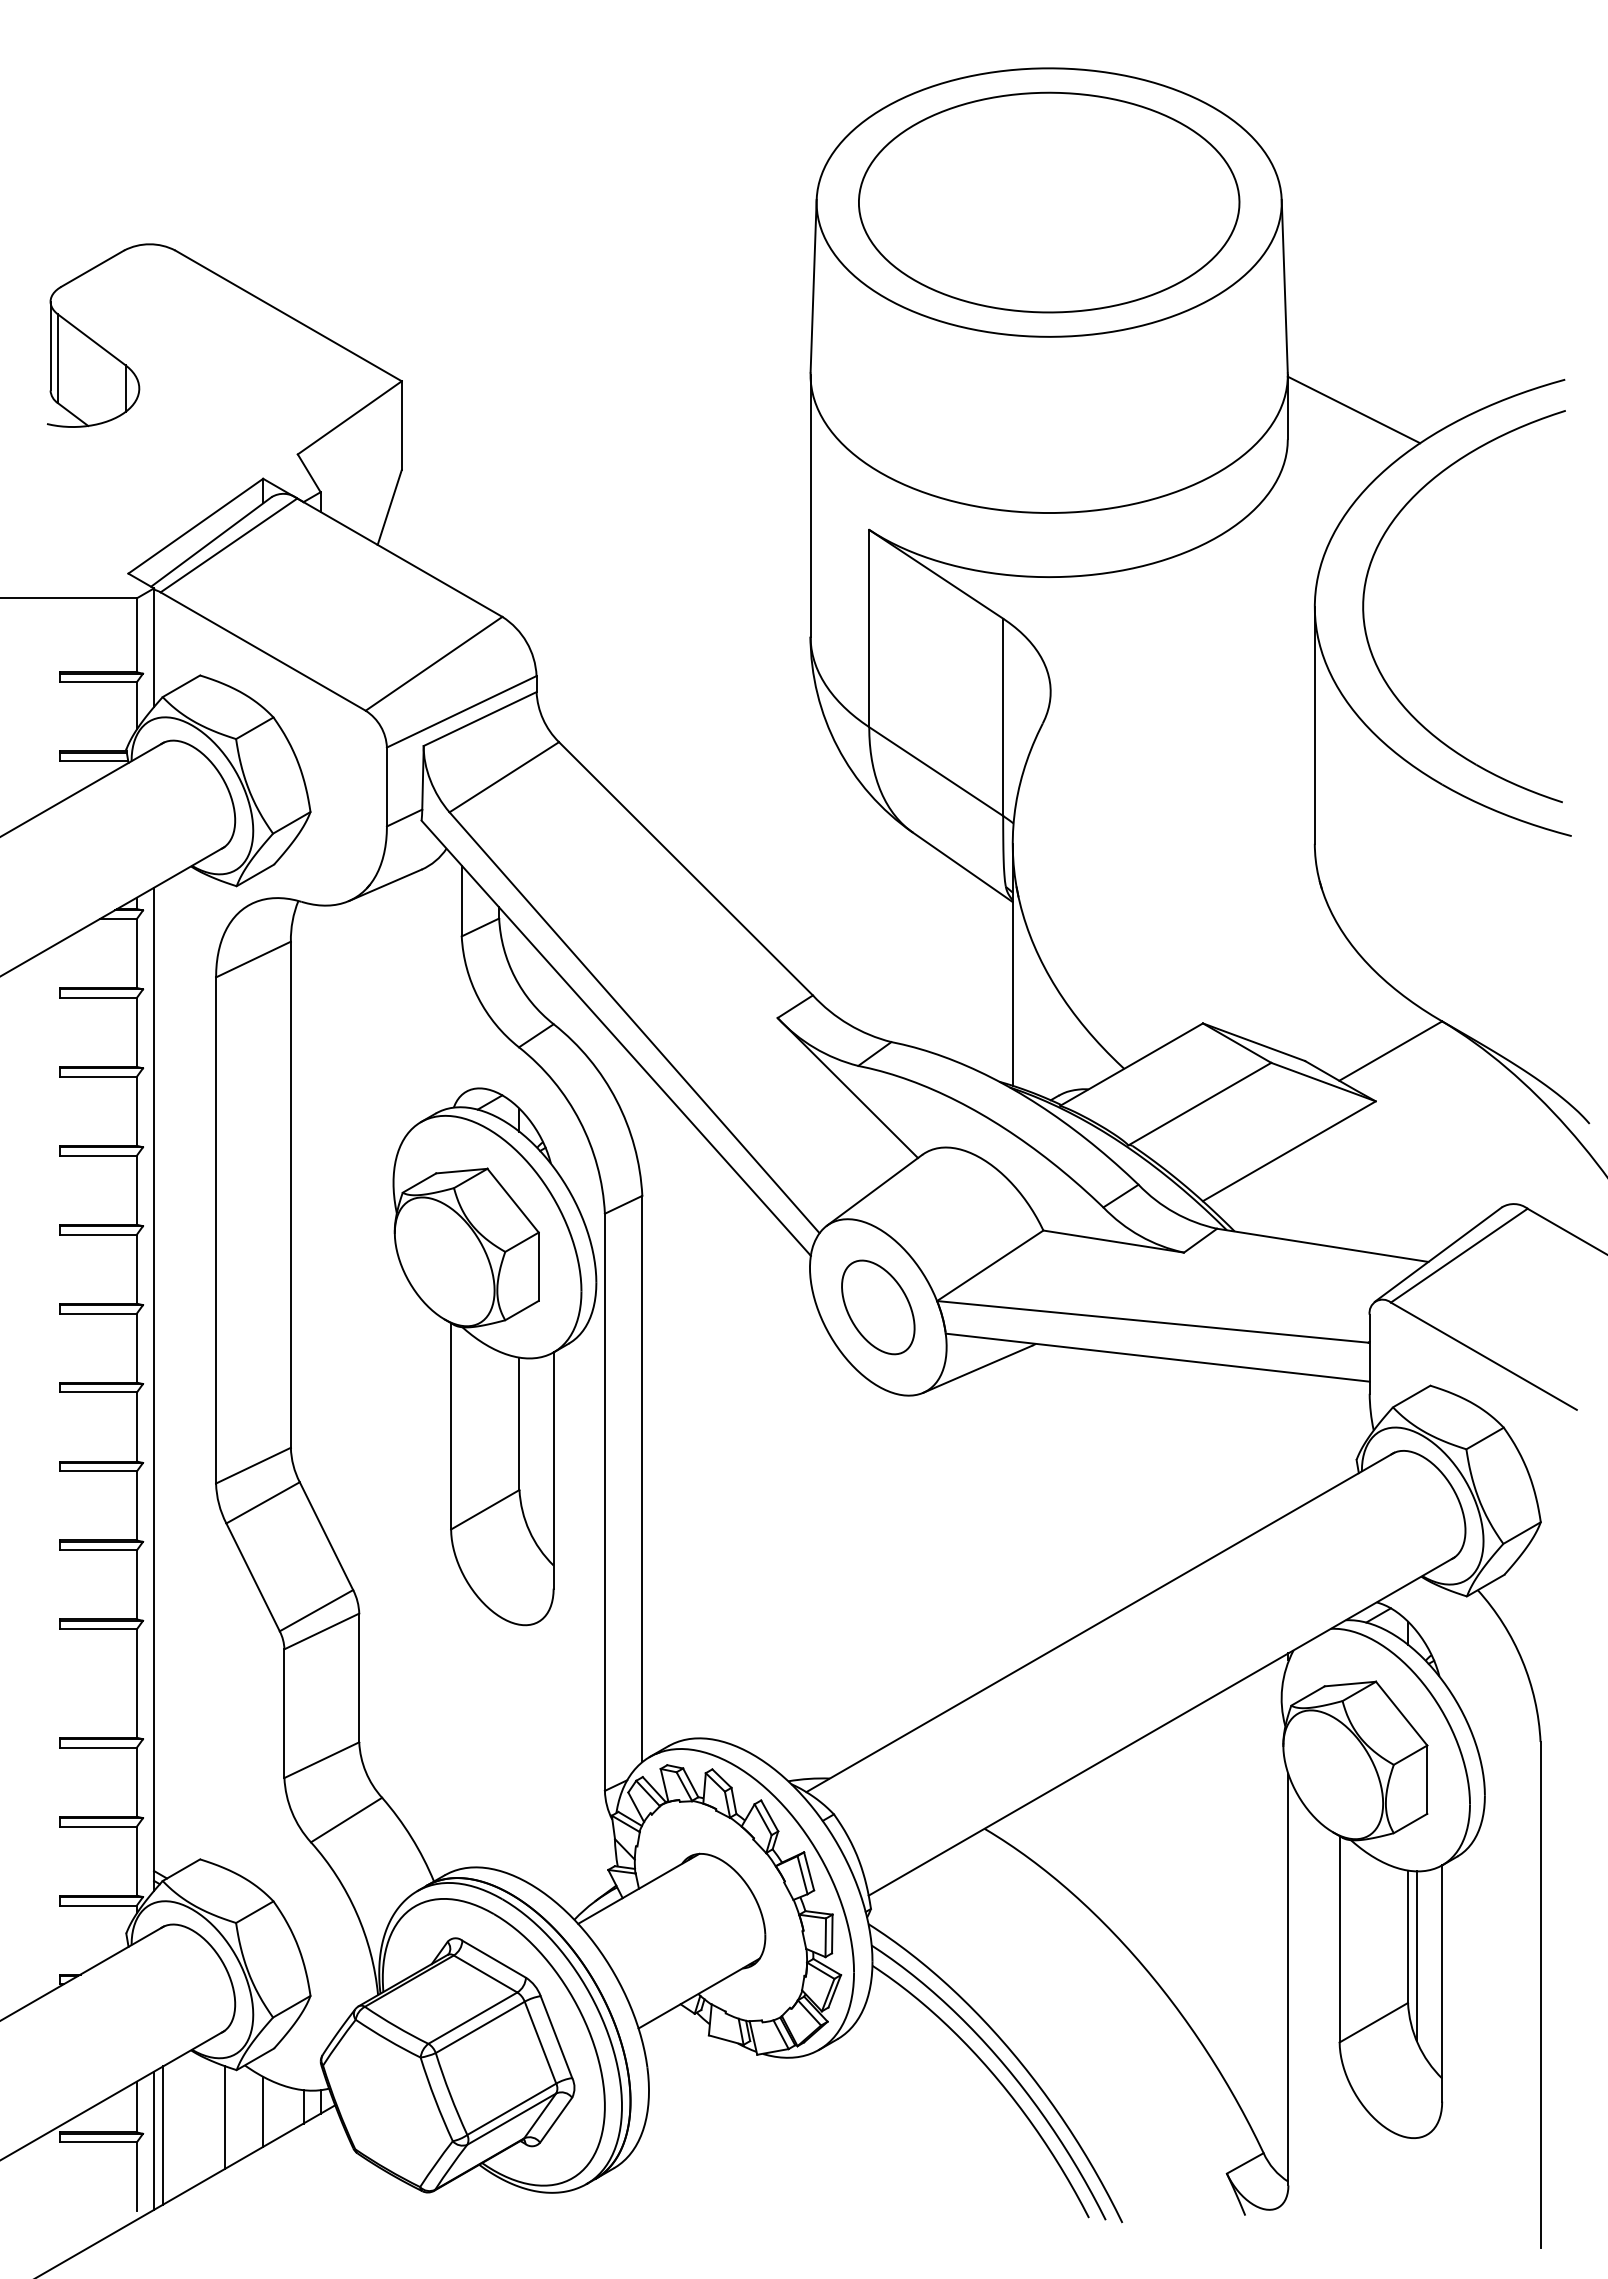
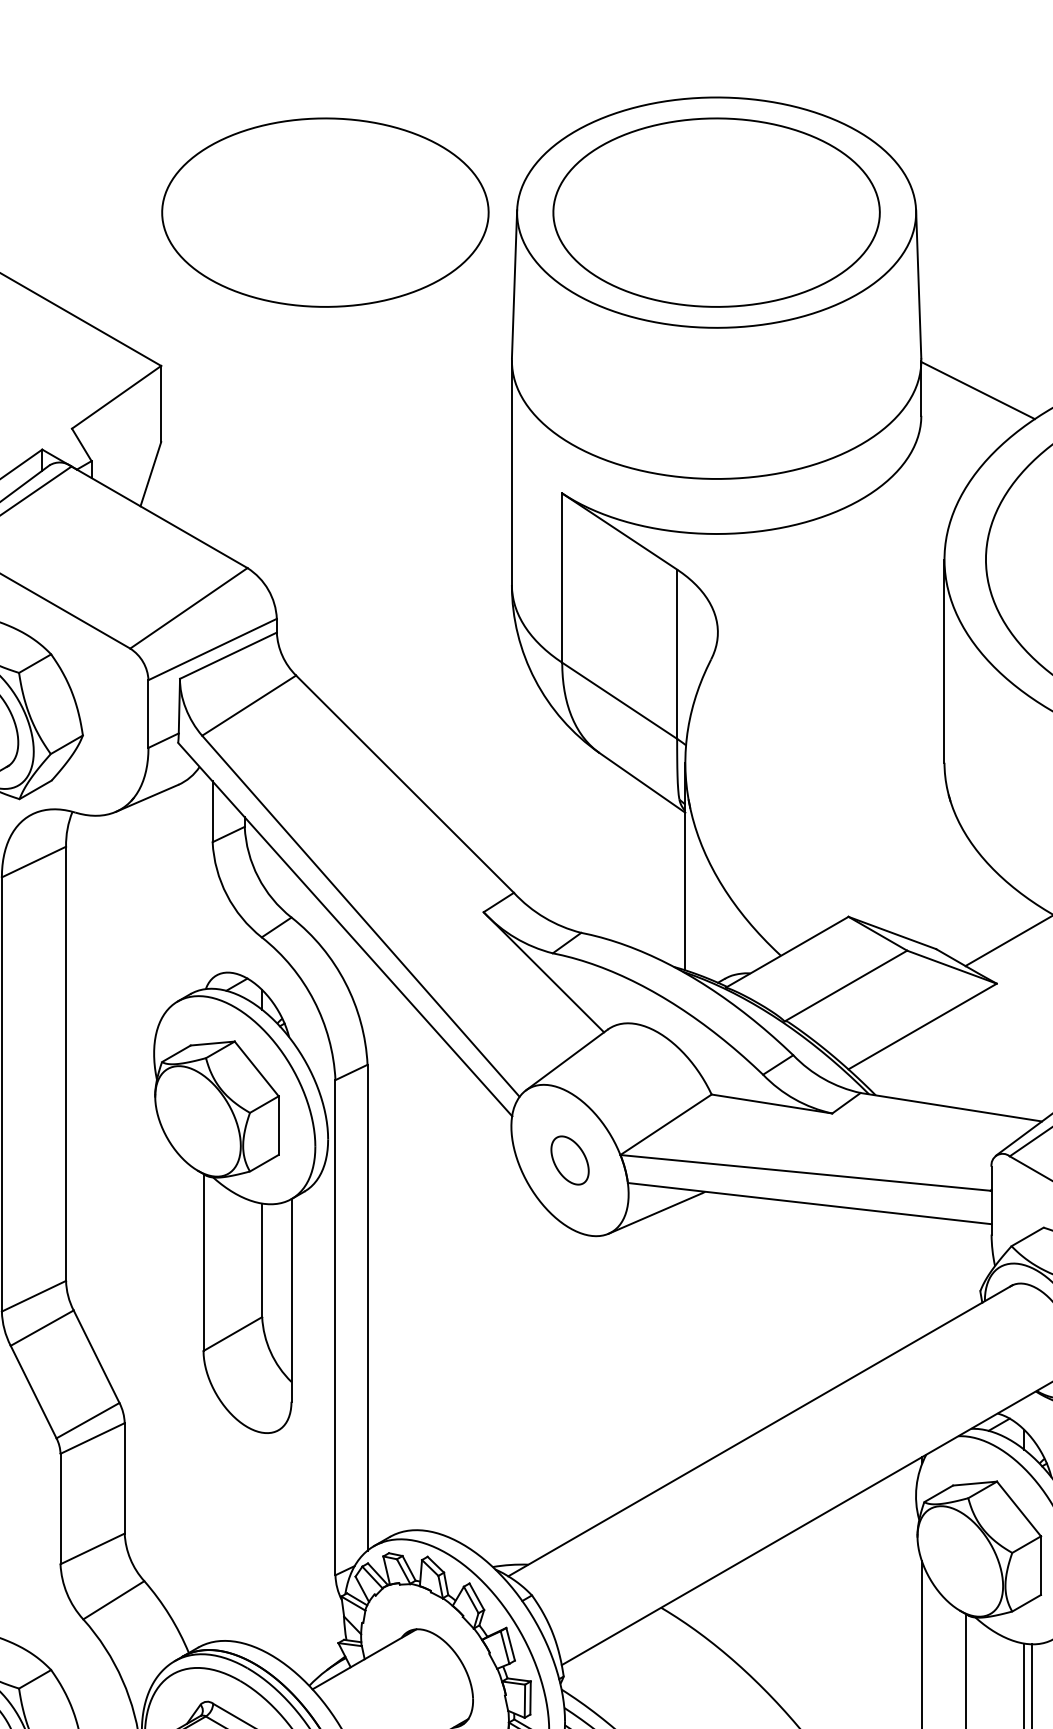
part: (593, 202) -> (325, 212), added
part: (878, 1307) -> (570, 1160), size x0.6

